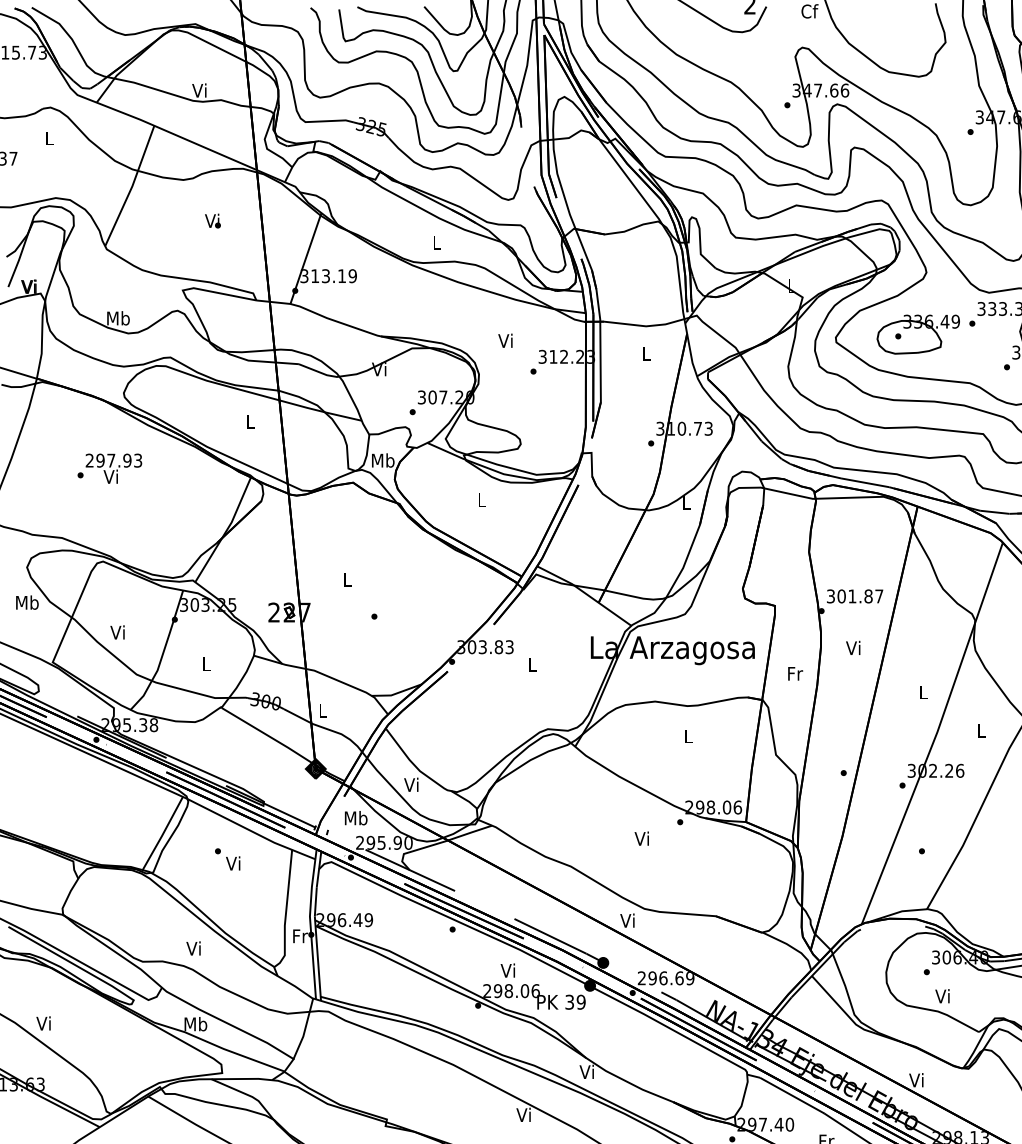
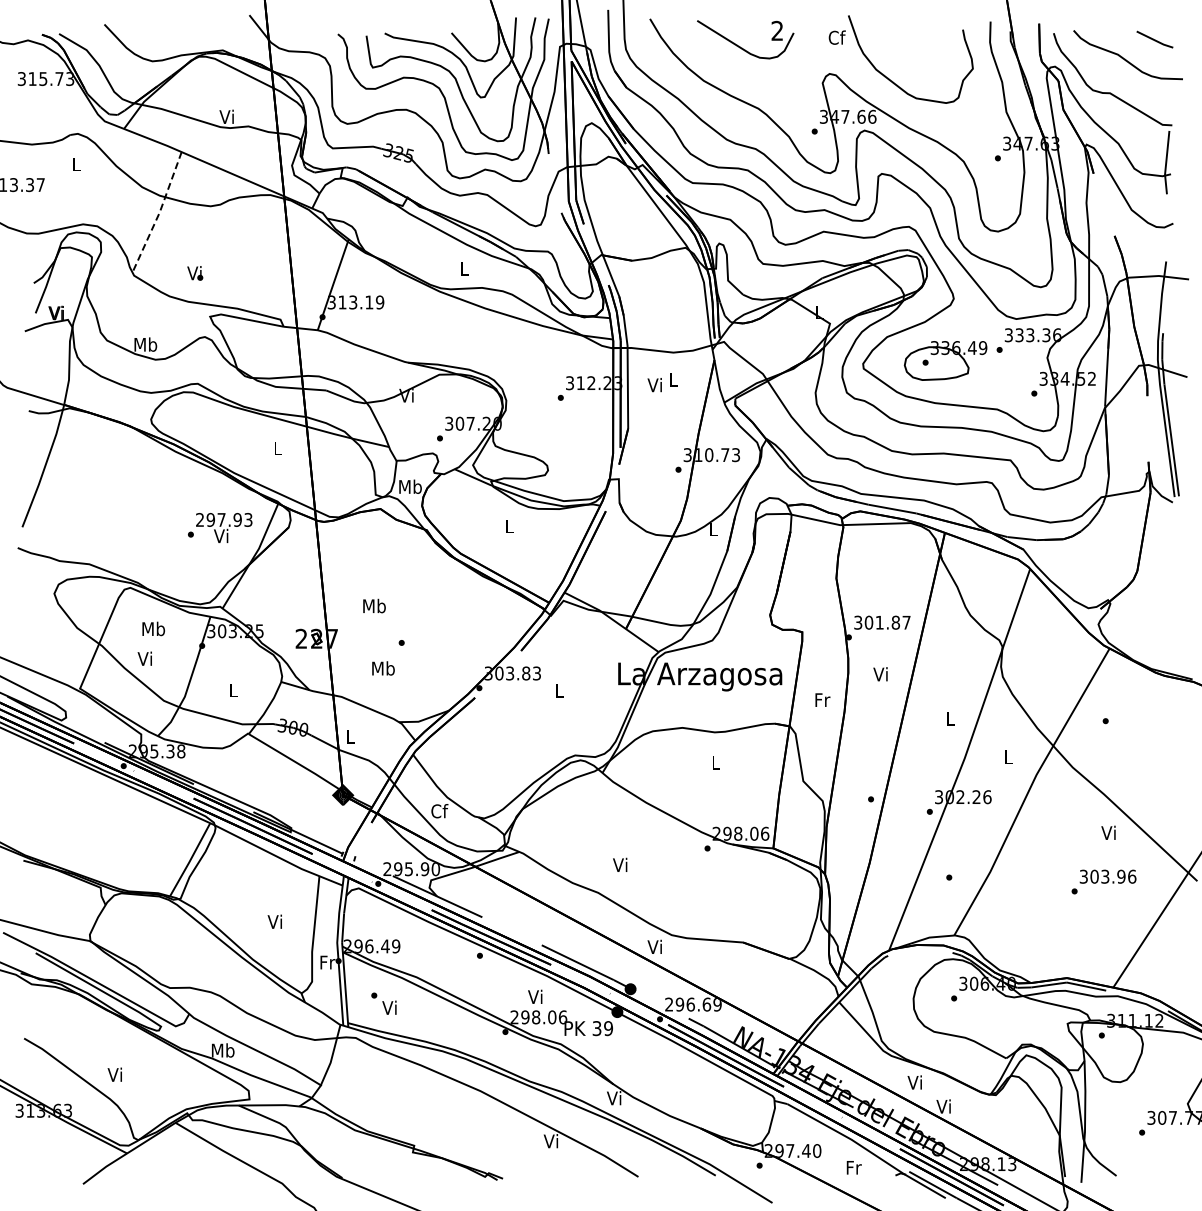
line: (132, 186) -> (159, 212), solid -> dashed
text: (213, 221) -> (195, 273), moved
text: (505, 341) -> (654, 385), moved
text: (110, 468) -> (220, 527), moved
text: (347, 579) -> (374, 605), L -> Mb
text: (27, 602) -> (153, 628), moved
text: (412, 785) -> (439, 811), Vi -> Cf
text: (356, 818) -> (383, 668), moved
text: (642, 838) -> (620, 864), moved
text: (227, 859) -> (383, 1003), moved
text: (193, 948) -> (274, 921), moved
text: (942, 996) -> (914, 1082), moved
text: (43, 1023) -> (114, 1074), moved

